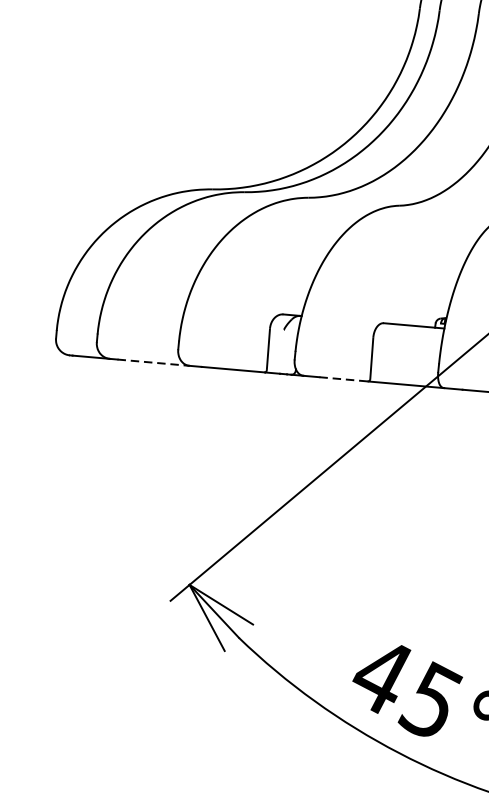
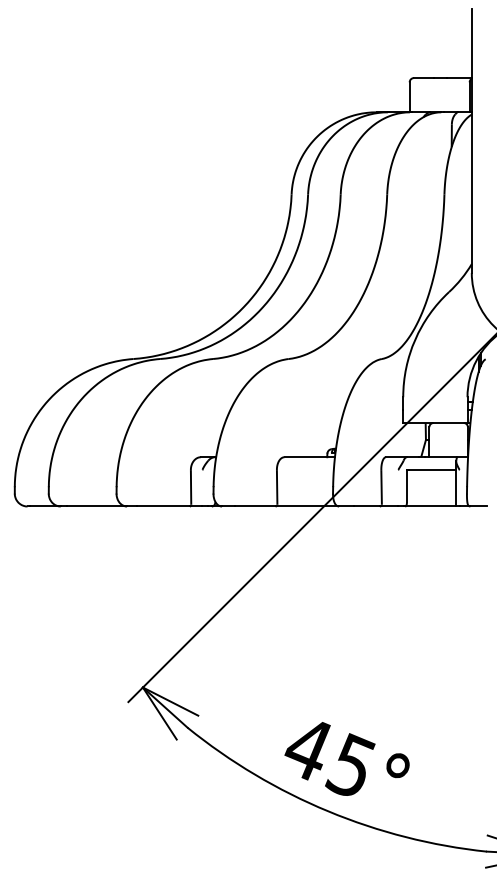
line: (154, 362) -> (97, 506), dashed -> solid
line: (343, 379) -> (255, 506), dashed -> solid

